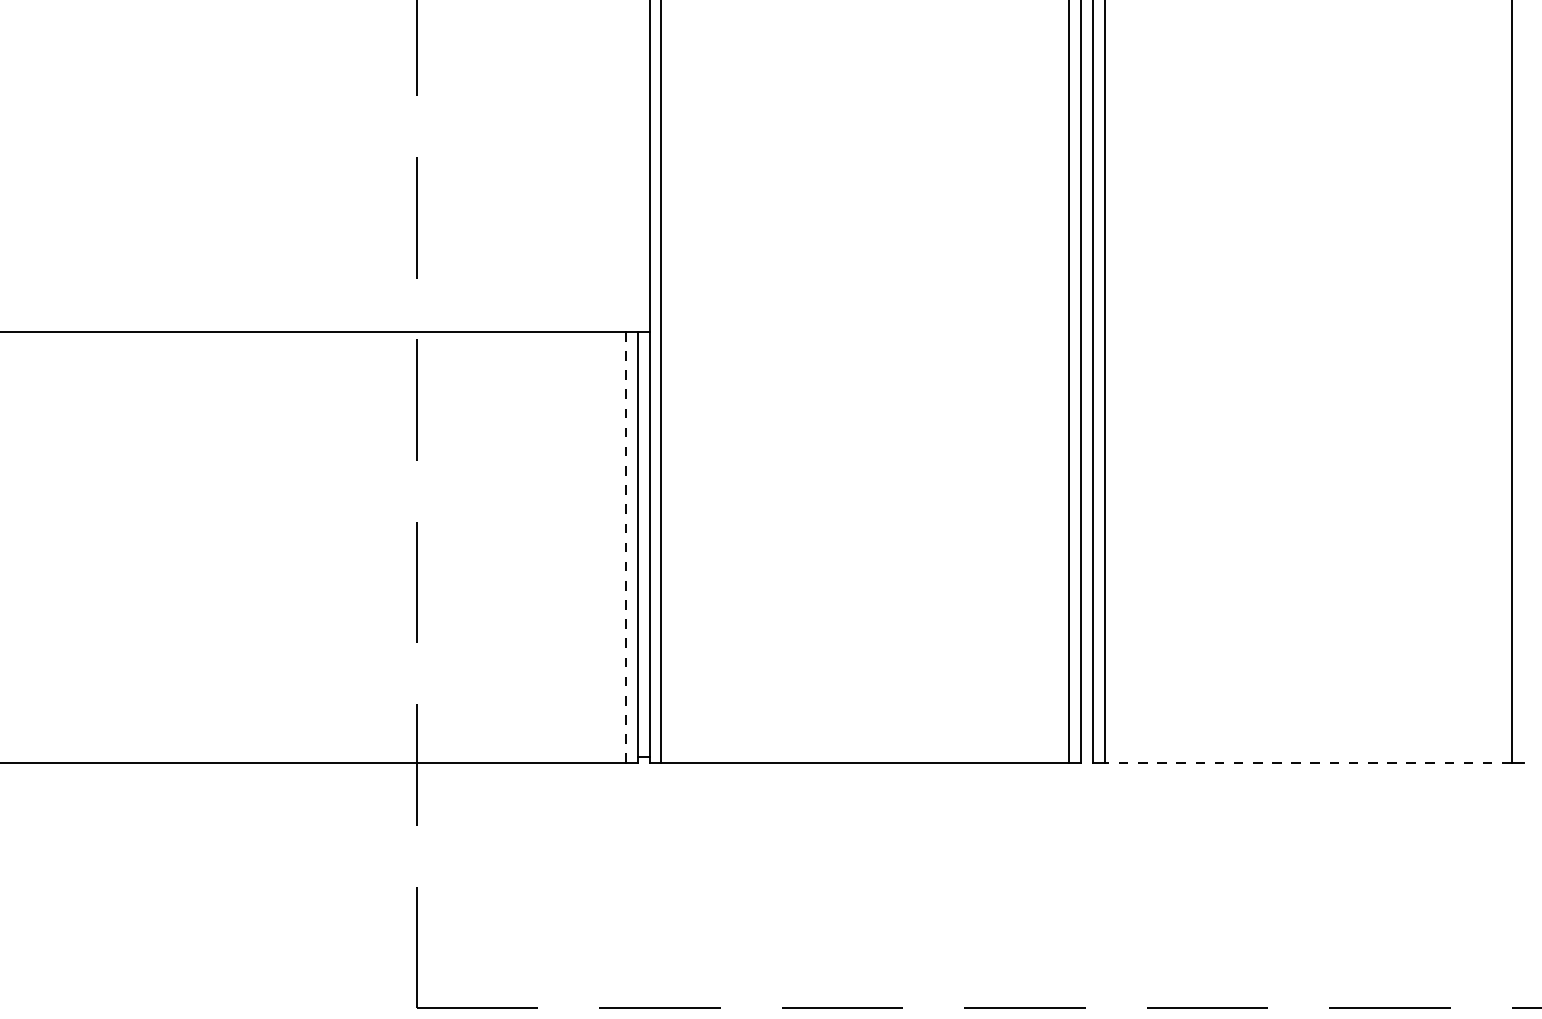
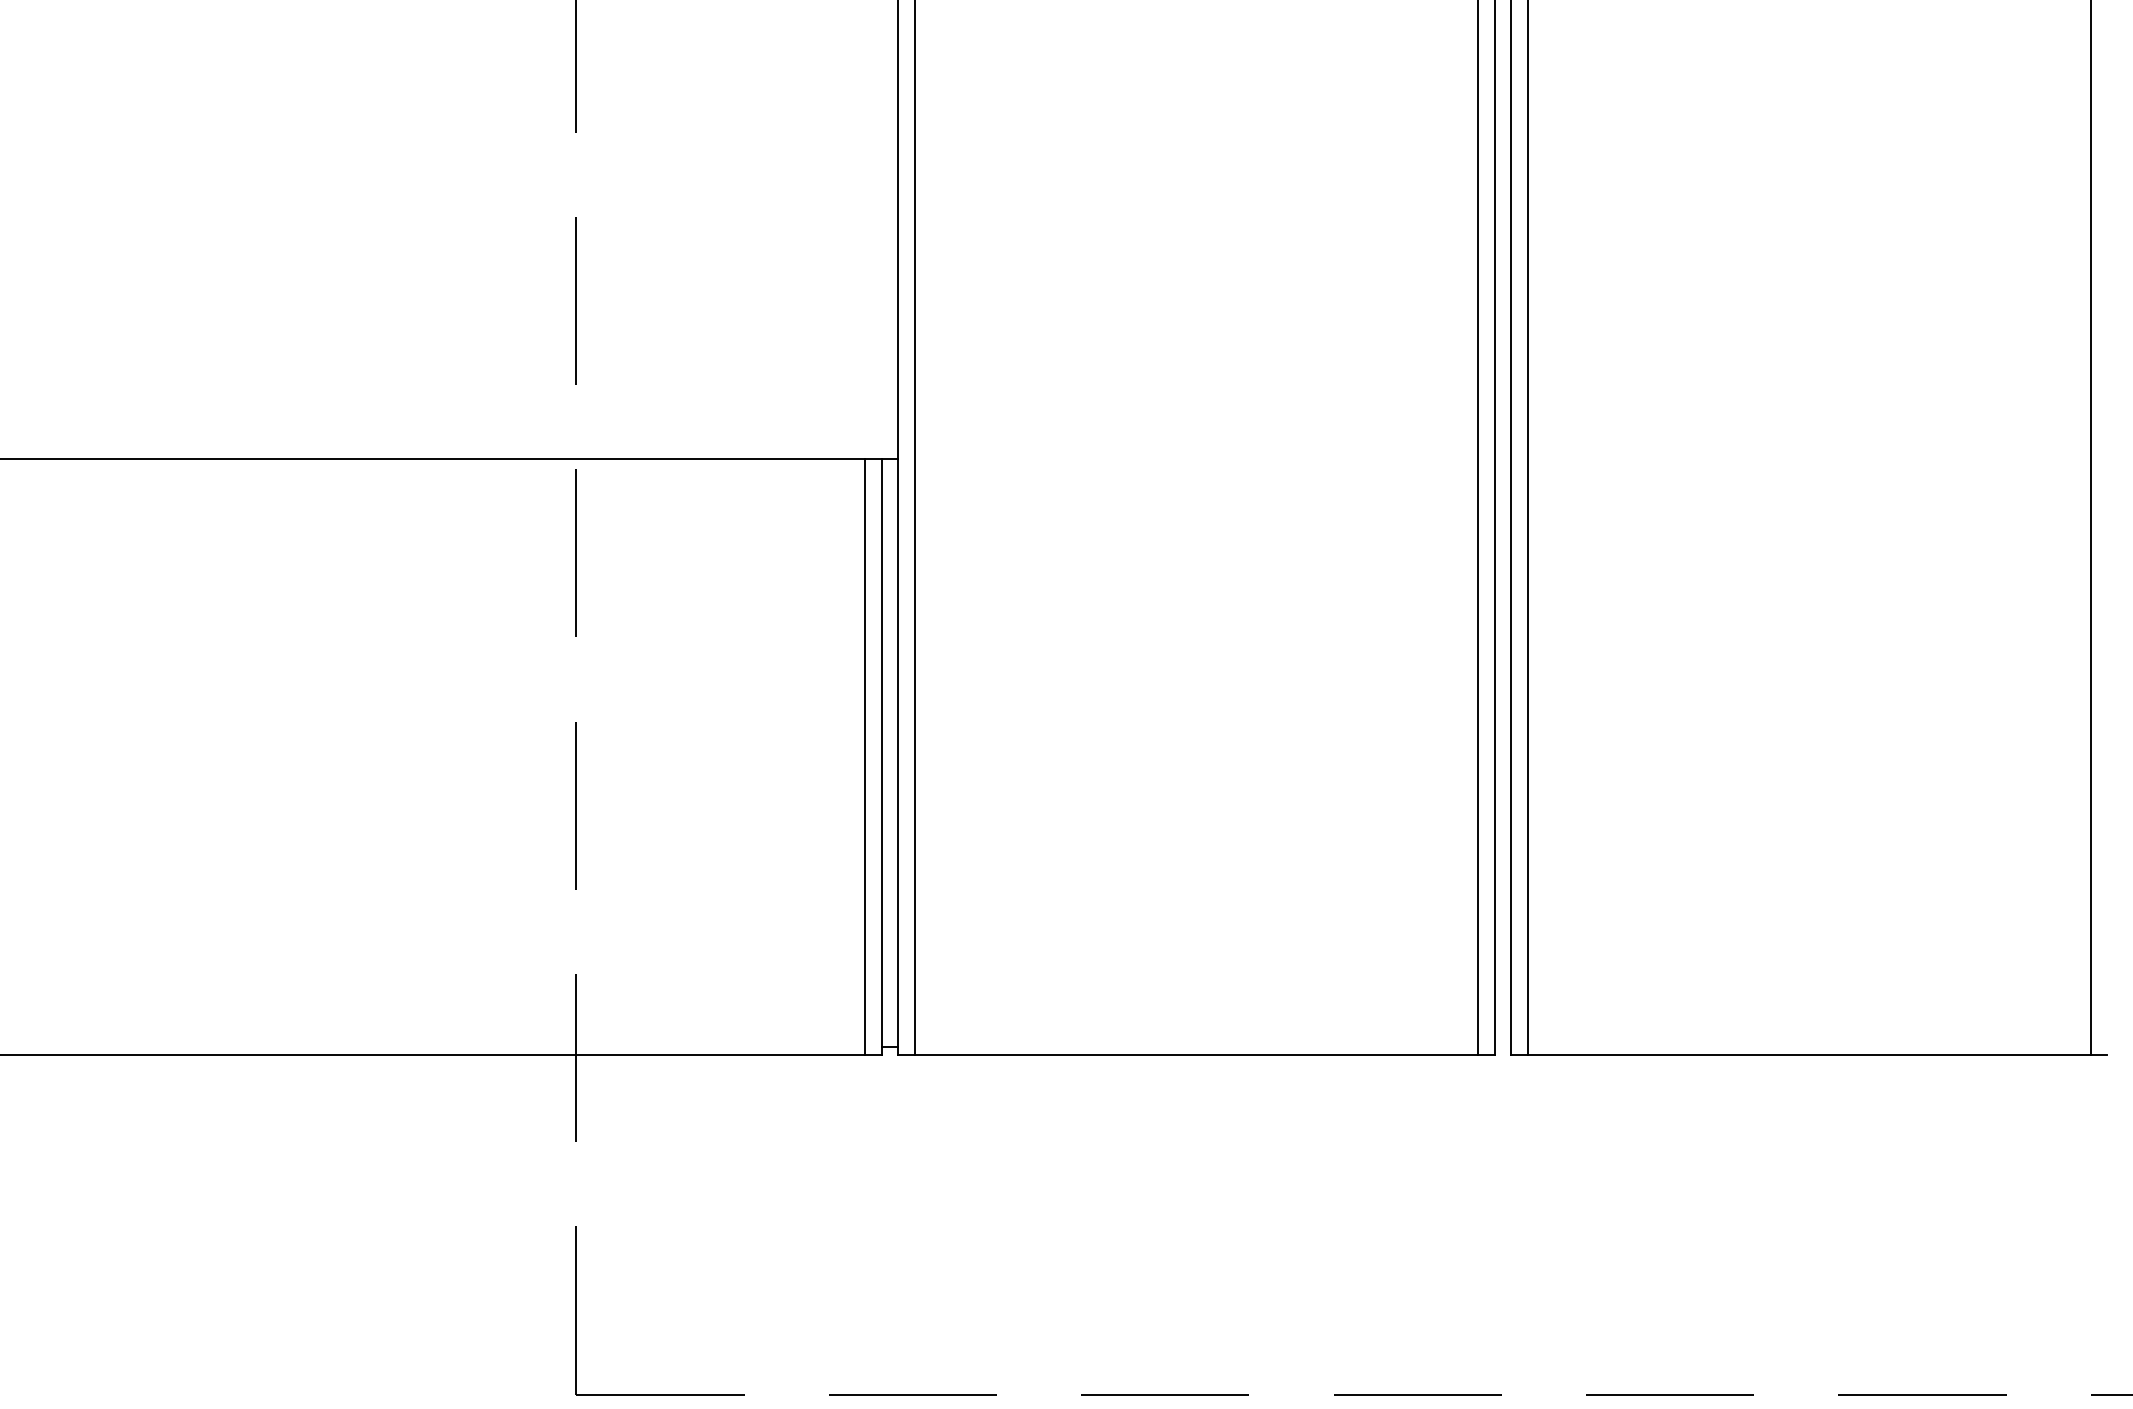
line: (625, 547) -> (865, 756), dashed -> solid
line: (1308, 763) -> (1809, 1055), dashed -> solid

